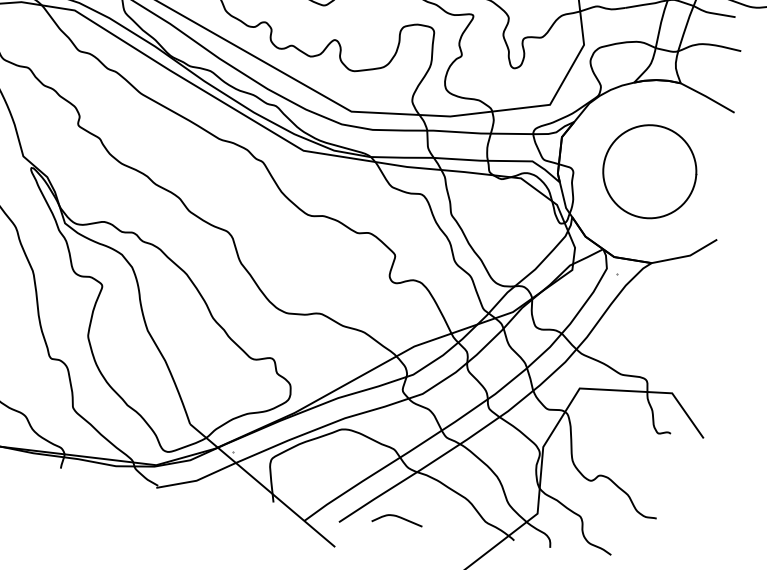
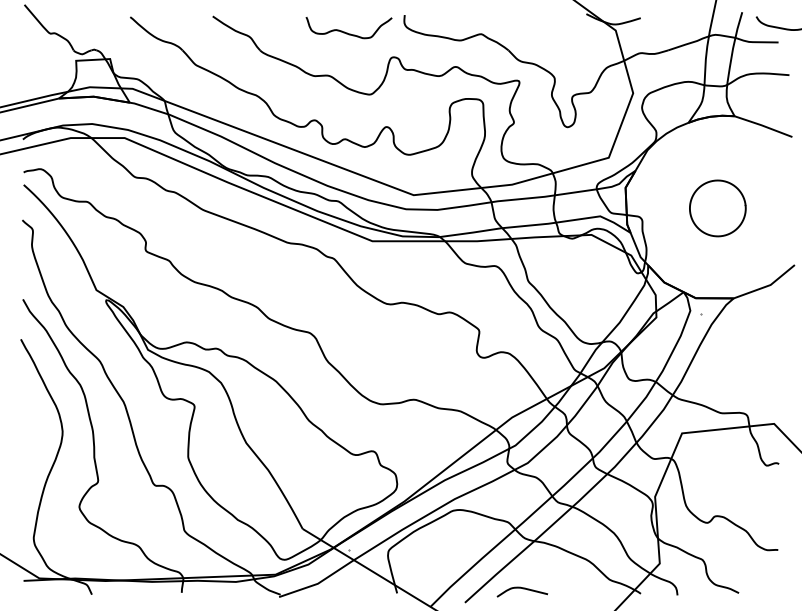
part: (649, 171) -> (717, 208), size x0.6

